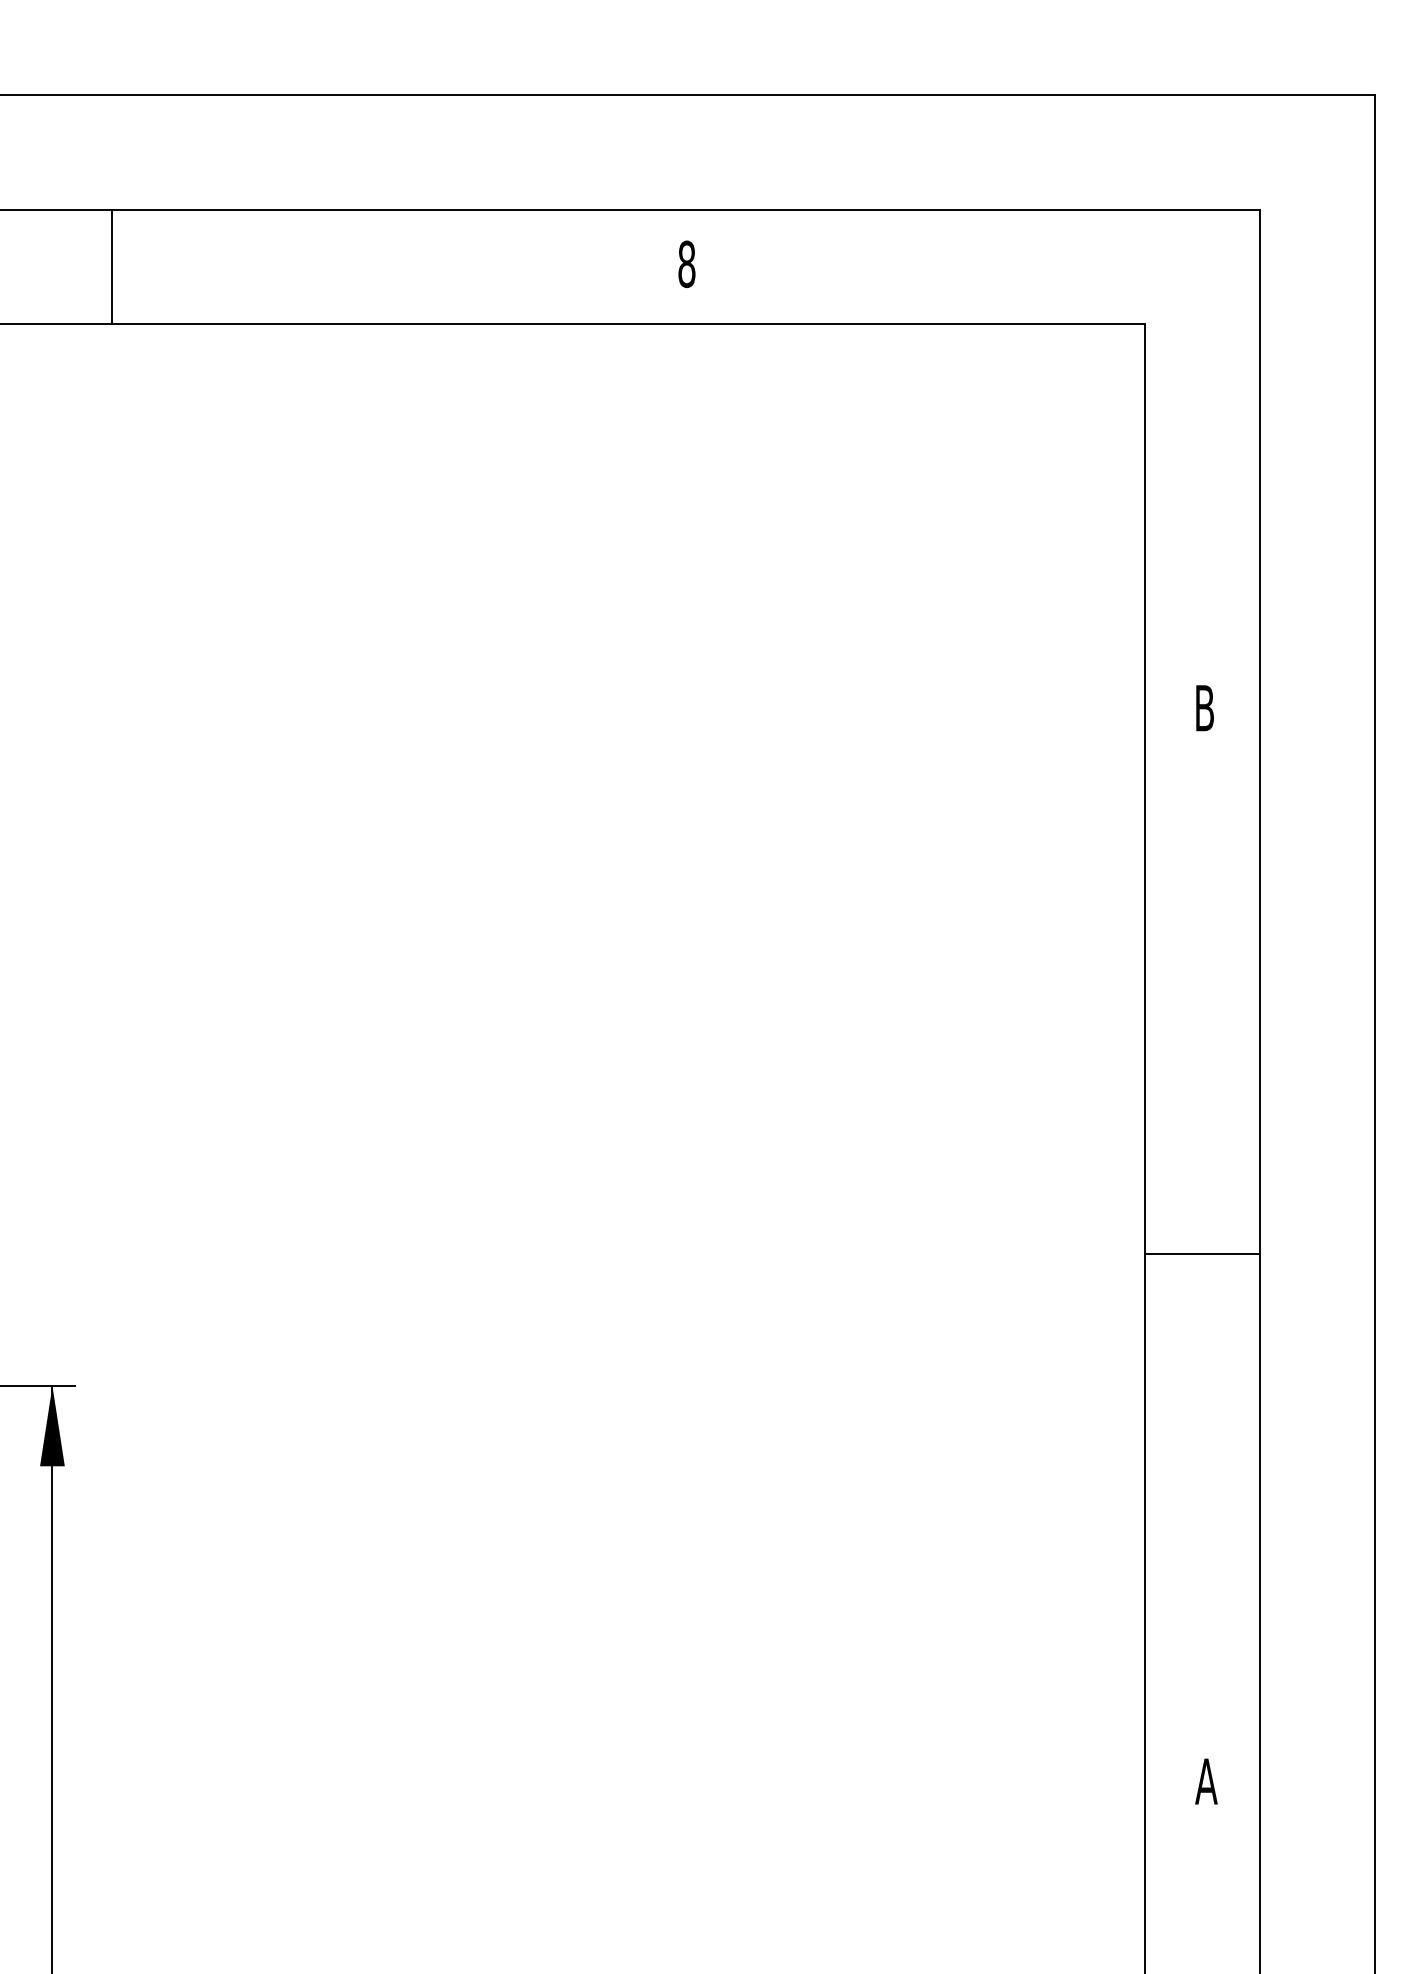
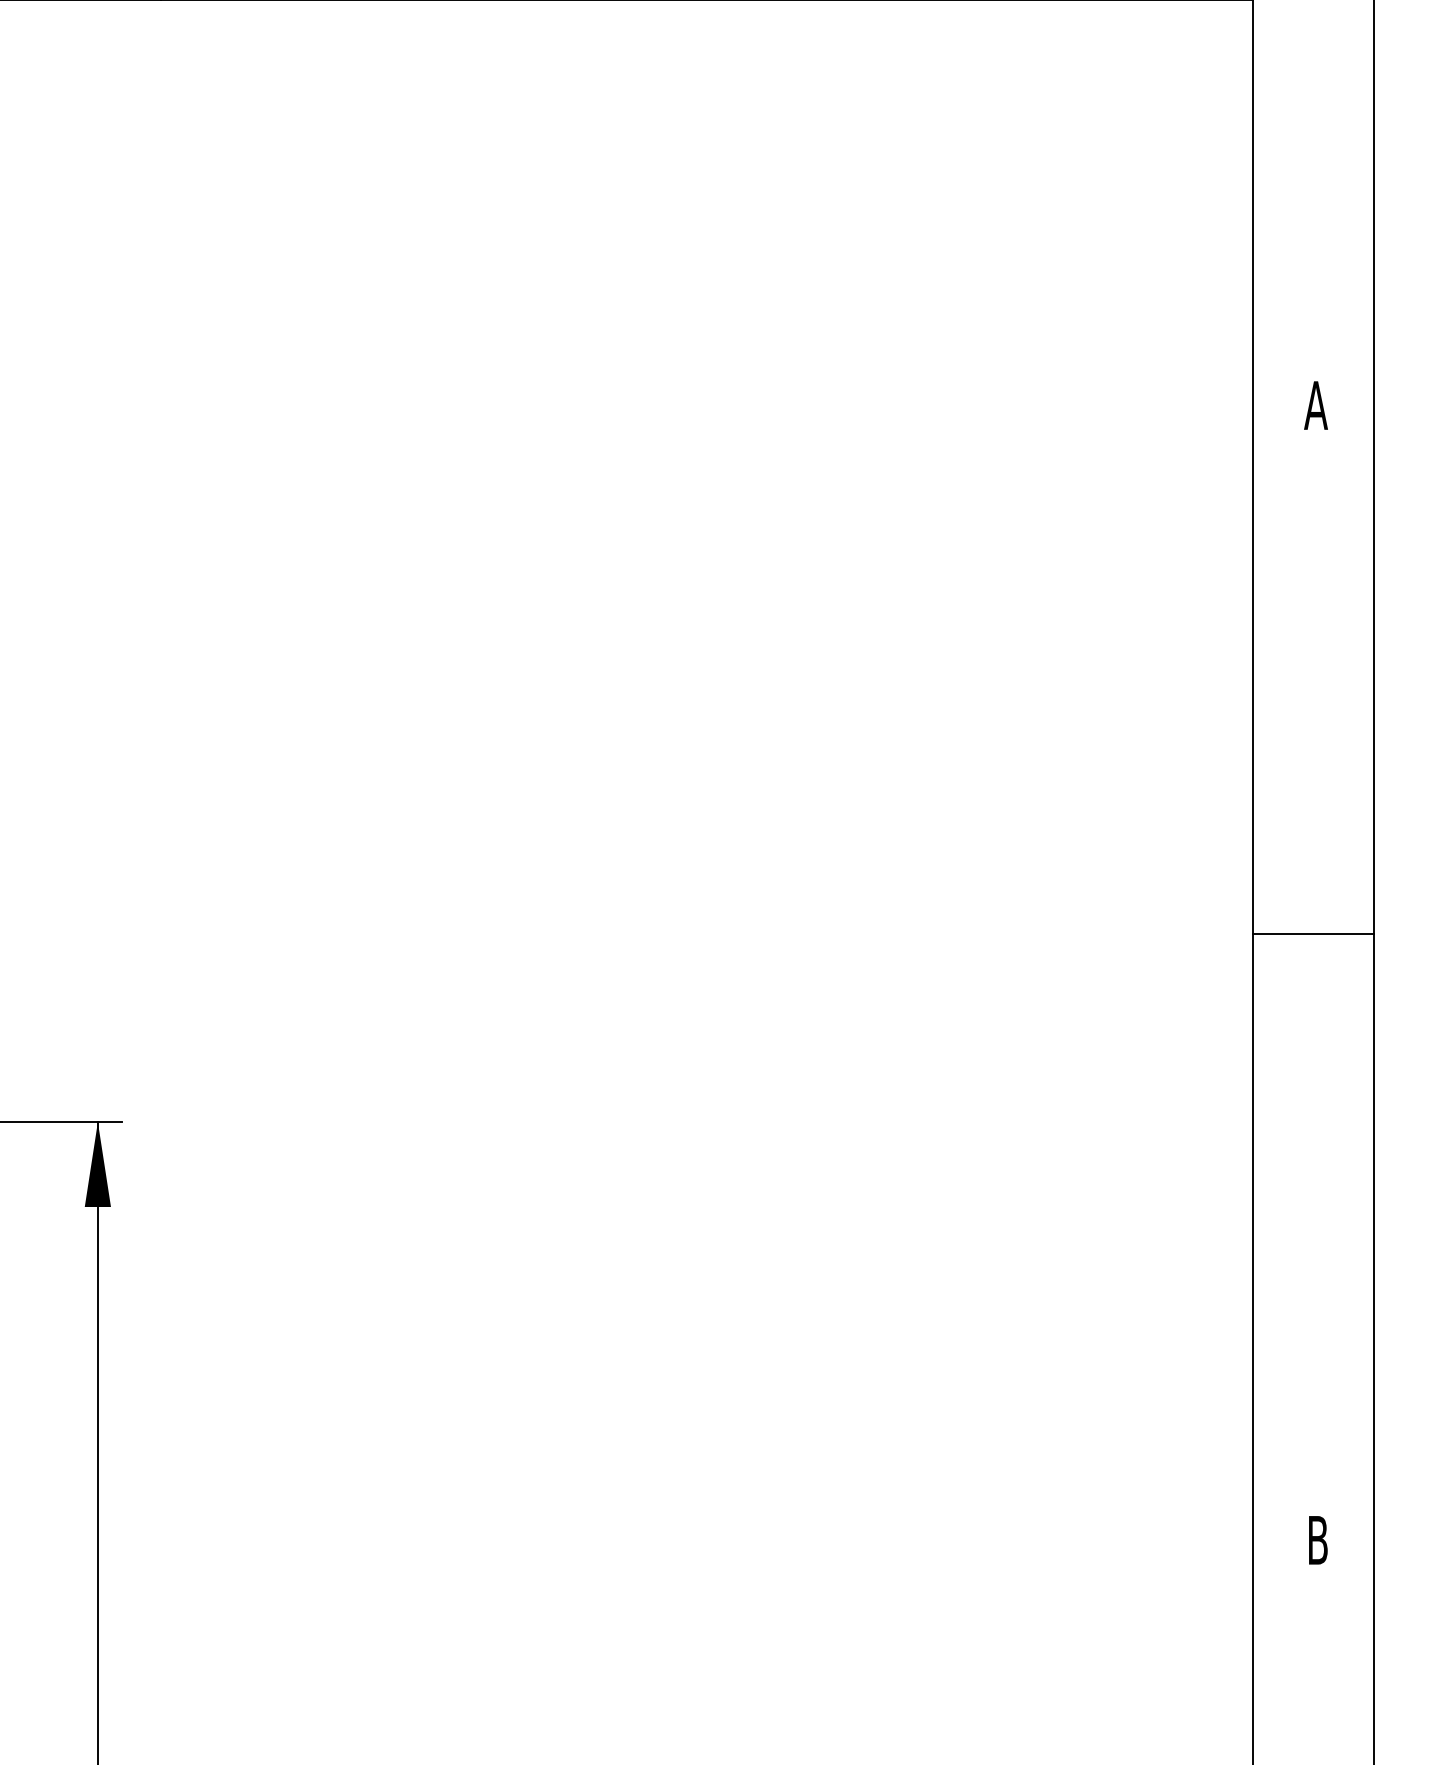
text: (1204, 708) -> (1315, 405), B -> A
line: (1202, 1254) -> (1313, 934), moved
text: (1206, 1781) -> (1317, 1540), A -> B

